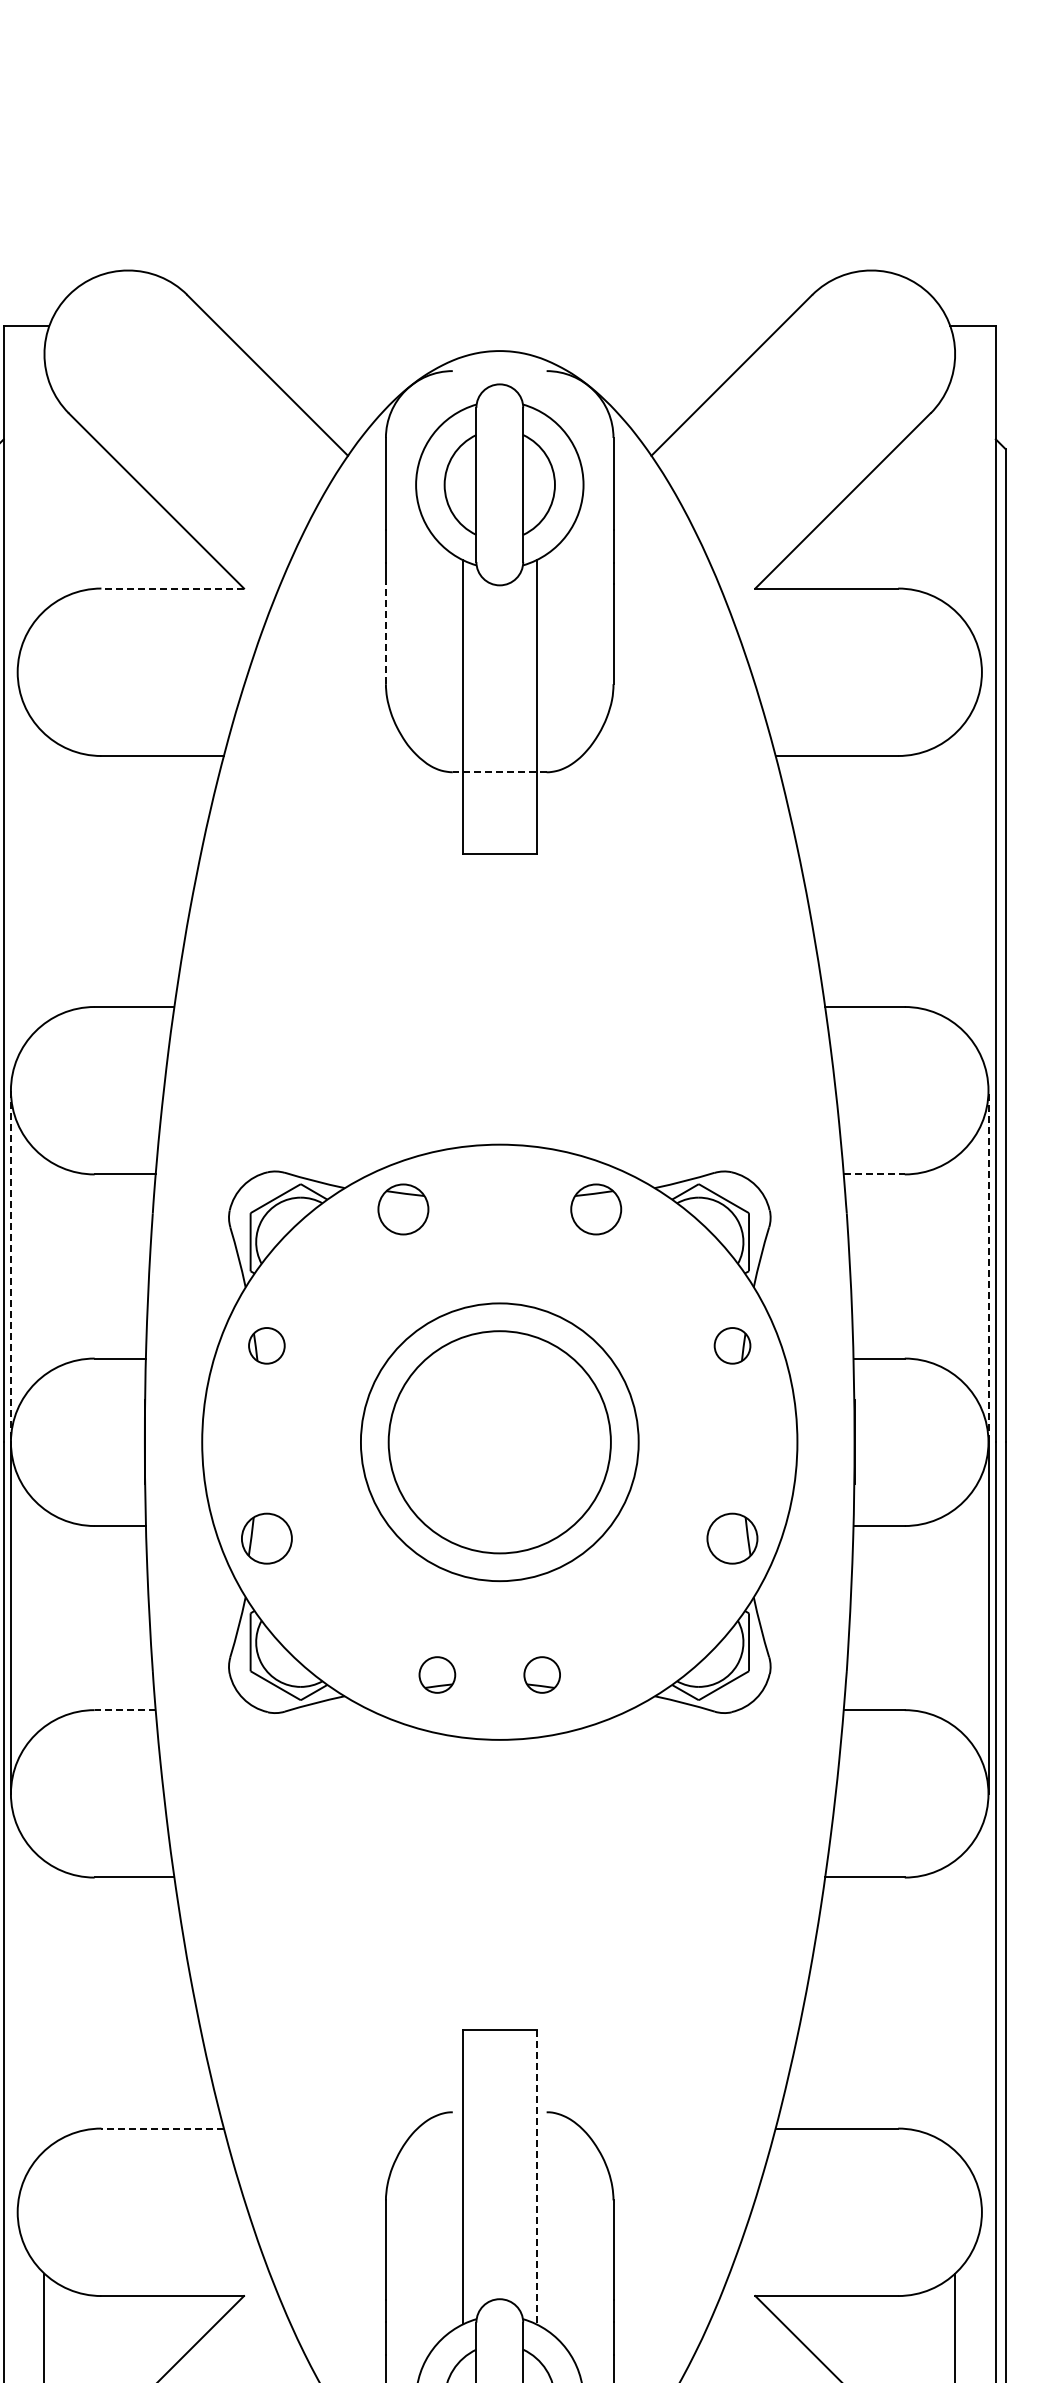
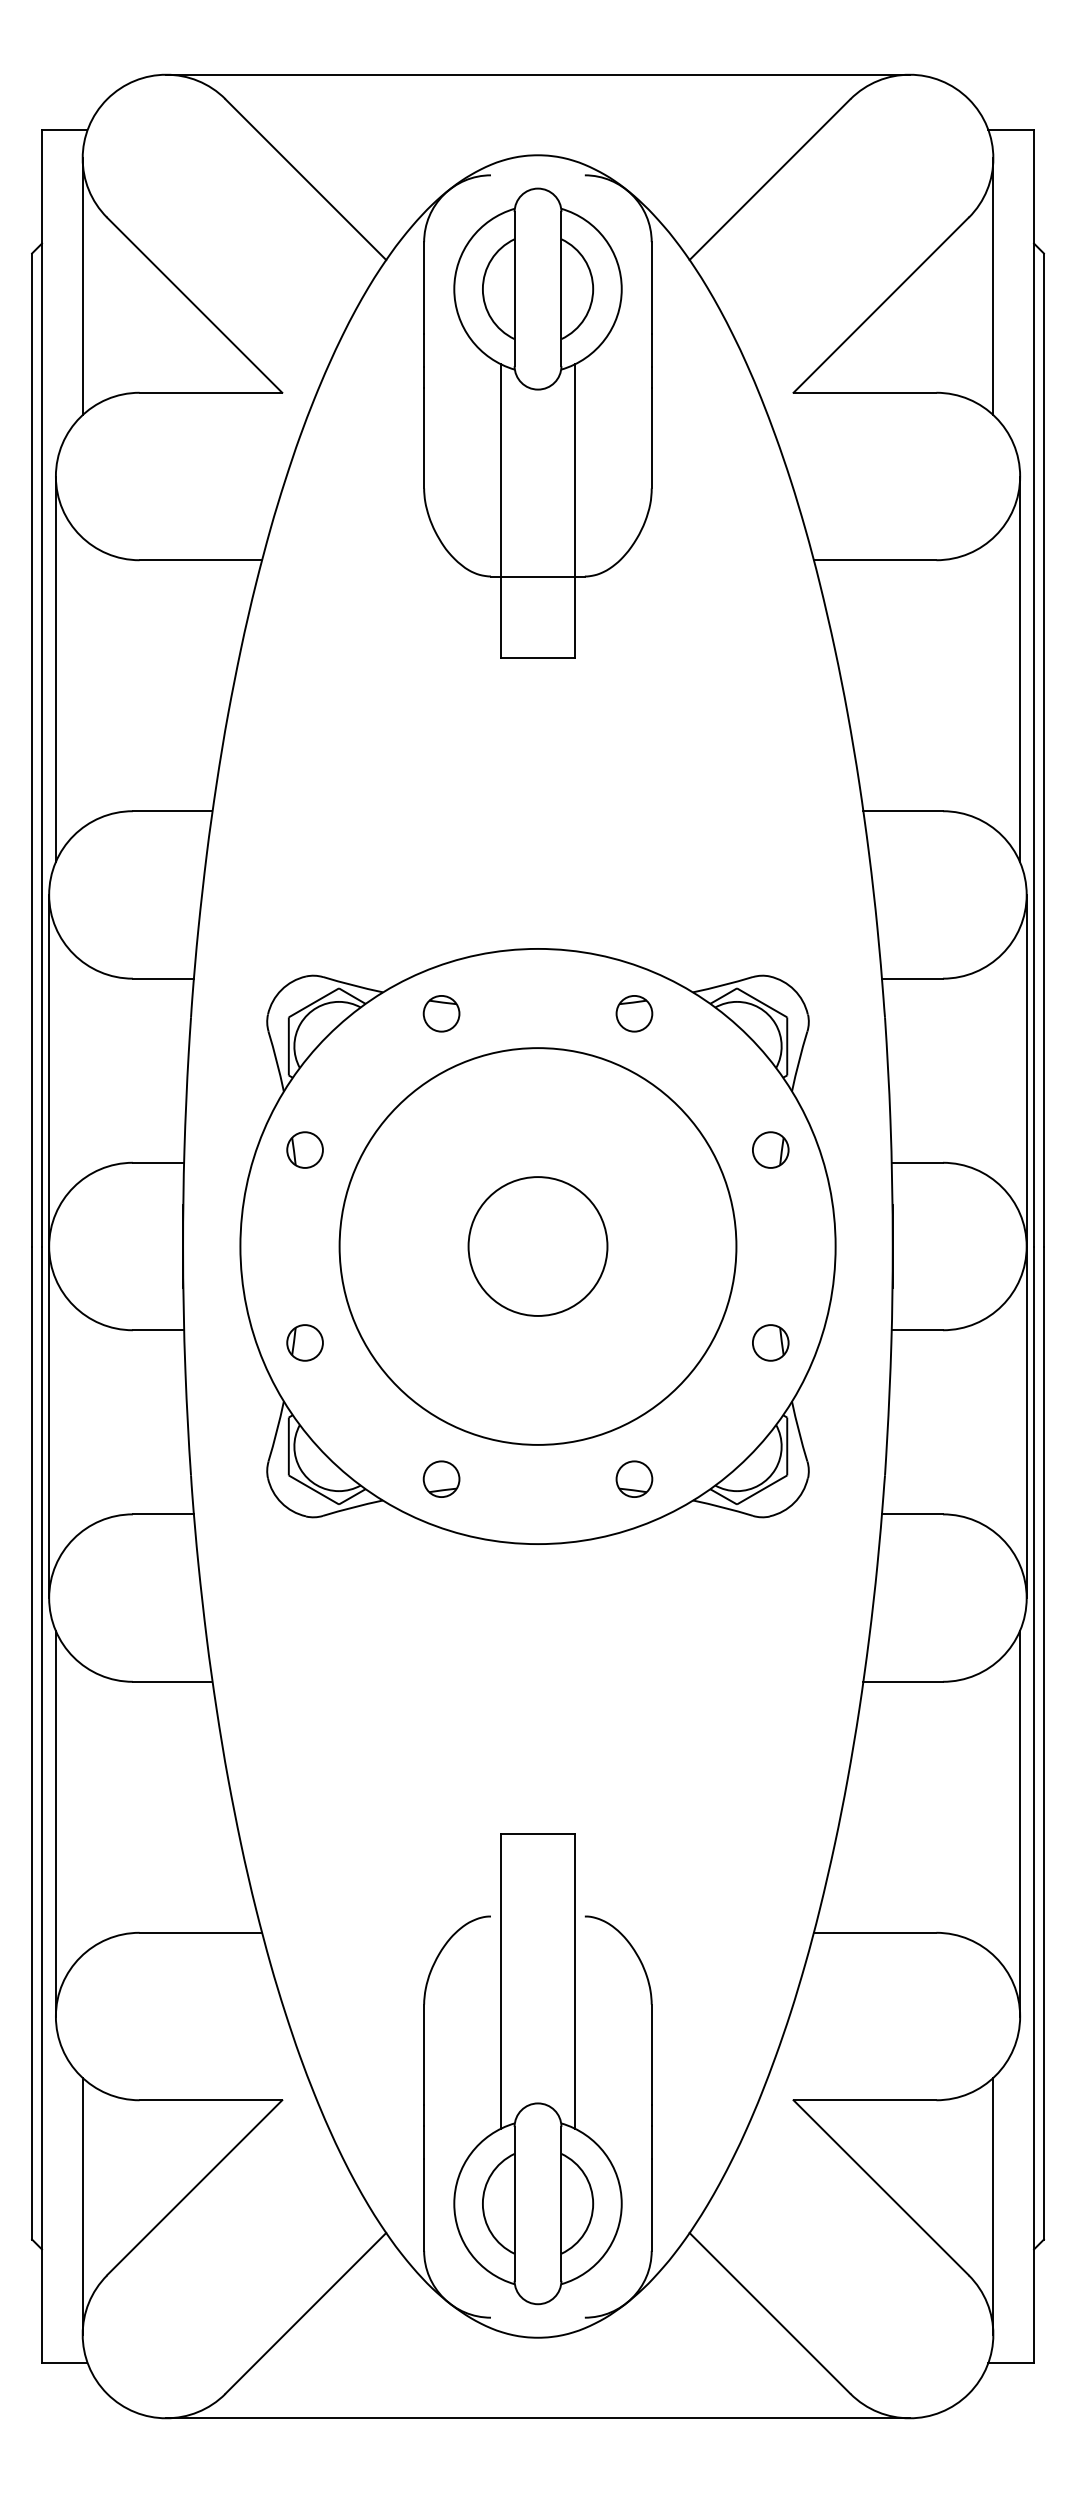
line: (499, 270) -> (537, 74), added
line: (44, 482) -> (82, 286), added
line: (955, 482) -> (993, 286), added
line: (172, 588) -> (210, 392), dashed -> solid
line: (386, 634) -> (424, 438), dashed -> solid
line: (499, 772) -> (537, 576), dashed -> solid
line: (17, 865) -> (55, 669), added
line: (981, 865) -> (1019, 669), added
line: (875, 1174) -> (913, 978), dashed -> solid
part: (403, 1209) -> (441, 1013), size x0.71
part: (596, 1209) -> (634, 1013), size x0.71
line: (11, 1266) -> (49, 1070), dashed -> solid
line: (988, 1266) -> (1026, 1070), dashed -> solid
circle: (499, 1442) -> (537, 1246), size x0.62
circle: (499, 1442) -> (537, 1246), size x1.43
part: (266, 1538) -> (304, 1342), size x0.71
part: (732, 1538) -> (770, 1342), size x0.71
part: (437, 1674) -> (441, 1478), moved
part: (542, 1674) -> (634, 1478), moved
line: (125, 1710) -> (163, 1514), dashed -> solid
line: (17, 2019) -> (55, 1823), added
line: (981, 2019) -> (1019, 1823), added
line: (162, 2128) -> (200, 1932), dashed -> solid
line: (536, 2178) -> (574, 1982), dashed -> solid

